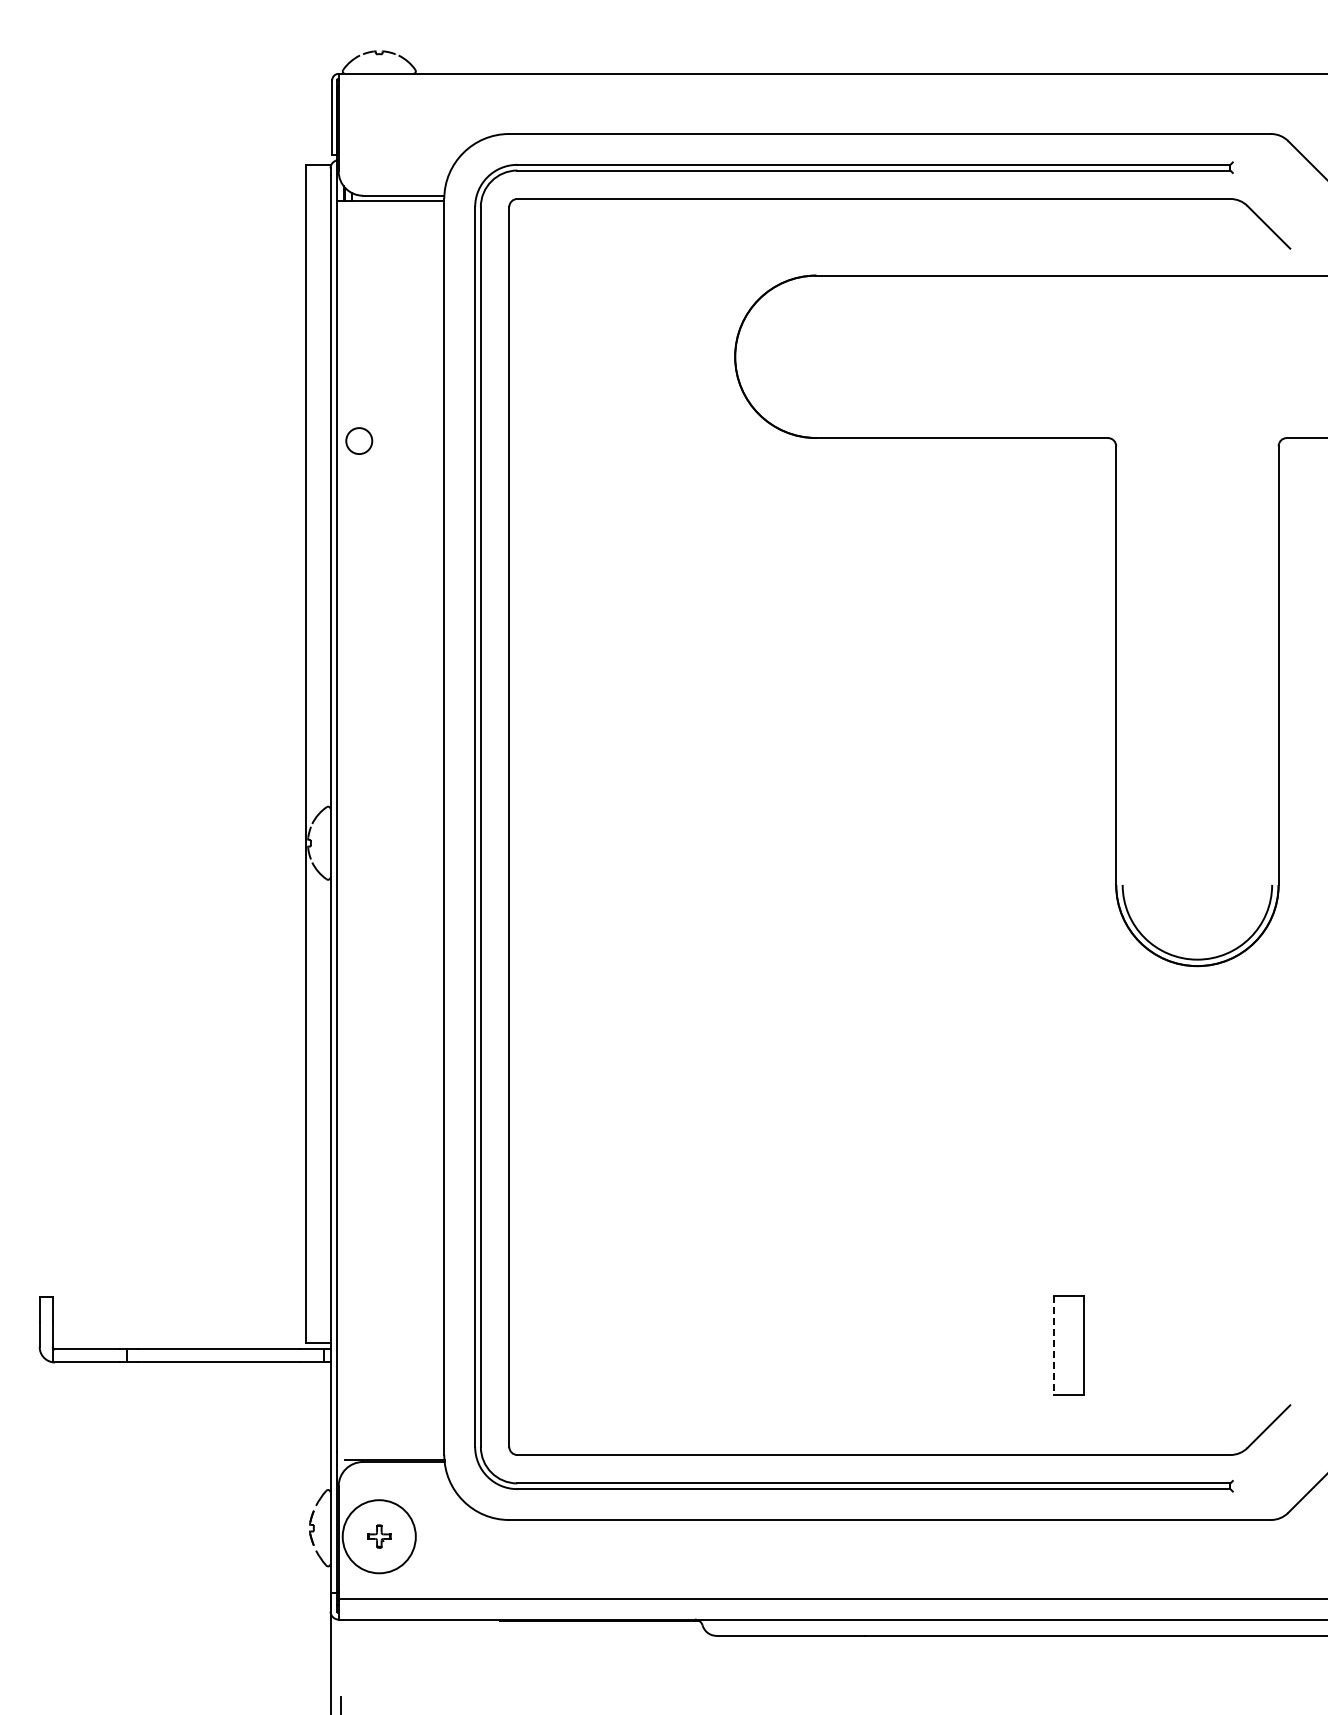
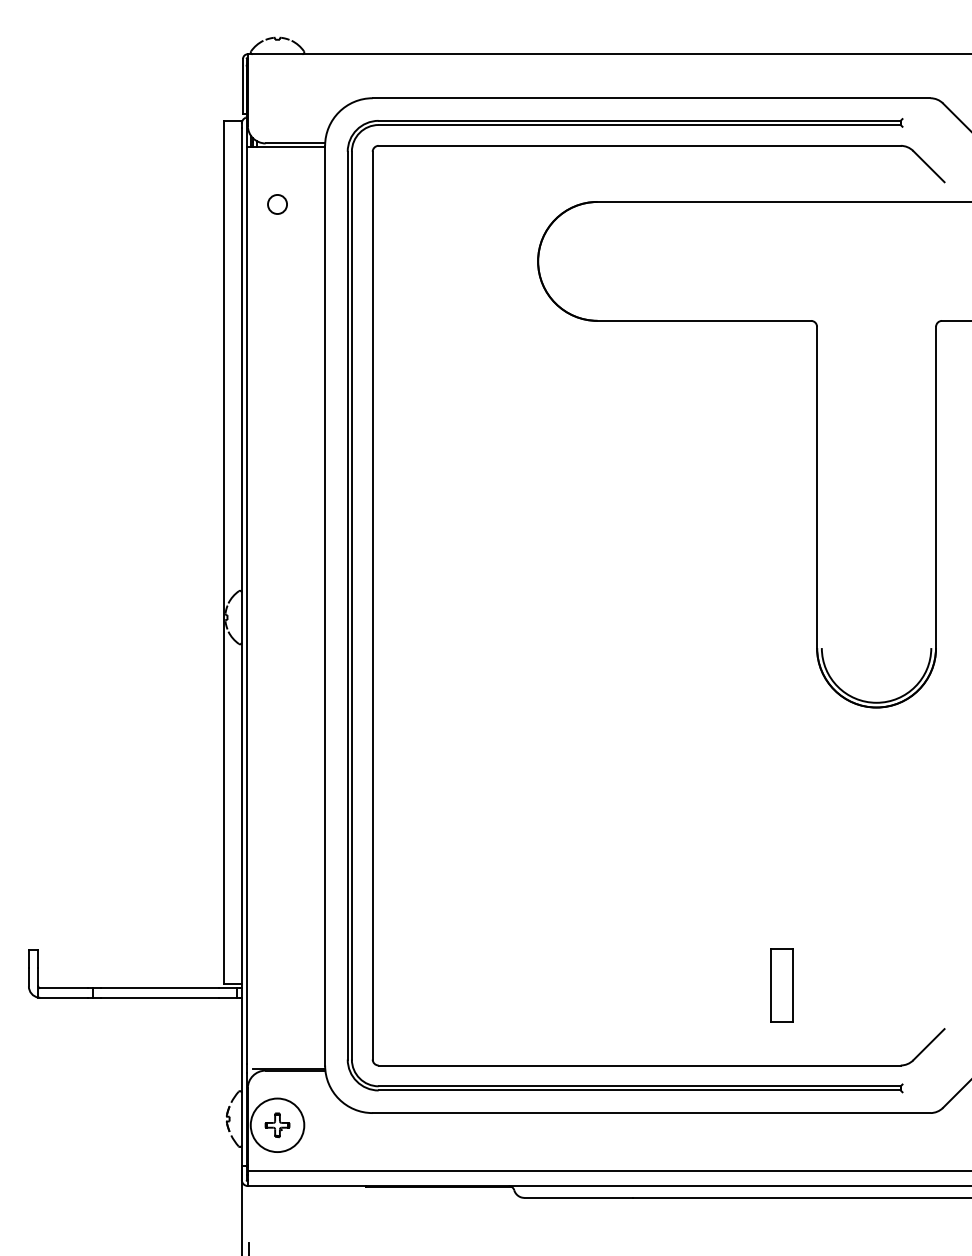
circle: (359, 440) -> (277, 204), moved
line: (1053, 1345) -> (771, 985), dashed -> solid
part: (379, 1536) -> (277, 1125), size x1.43

